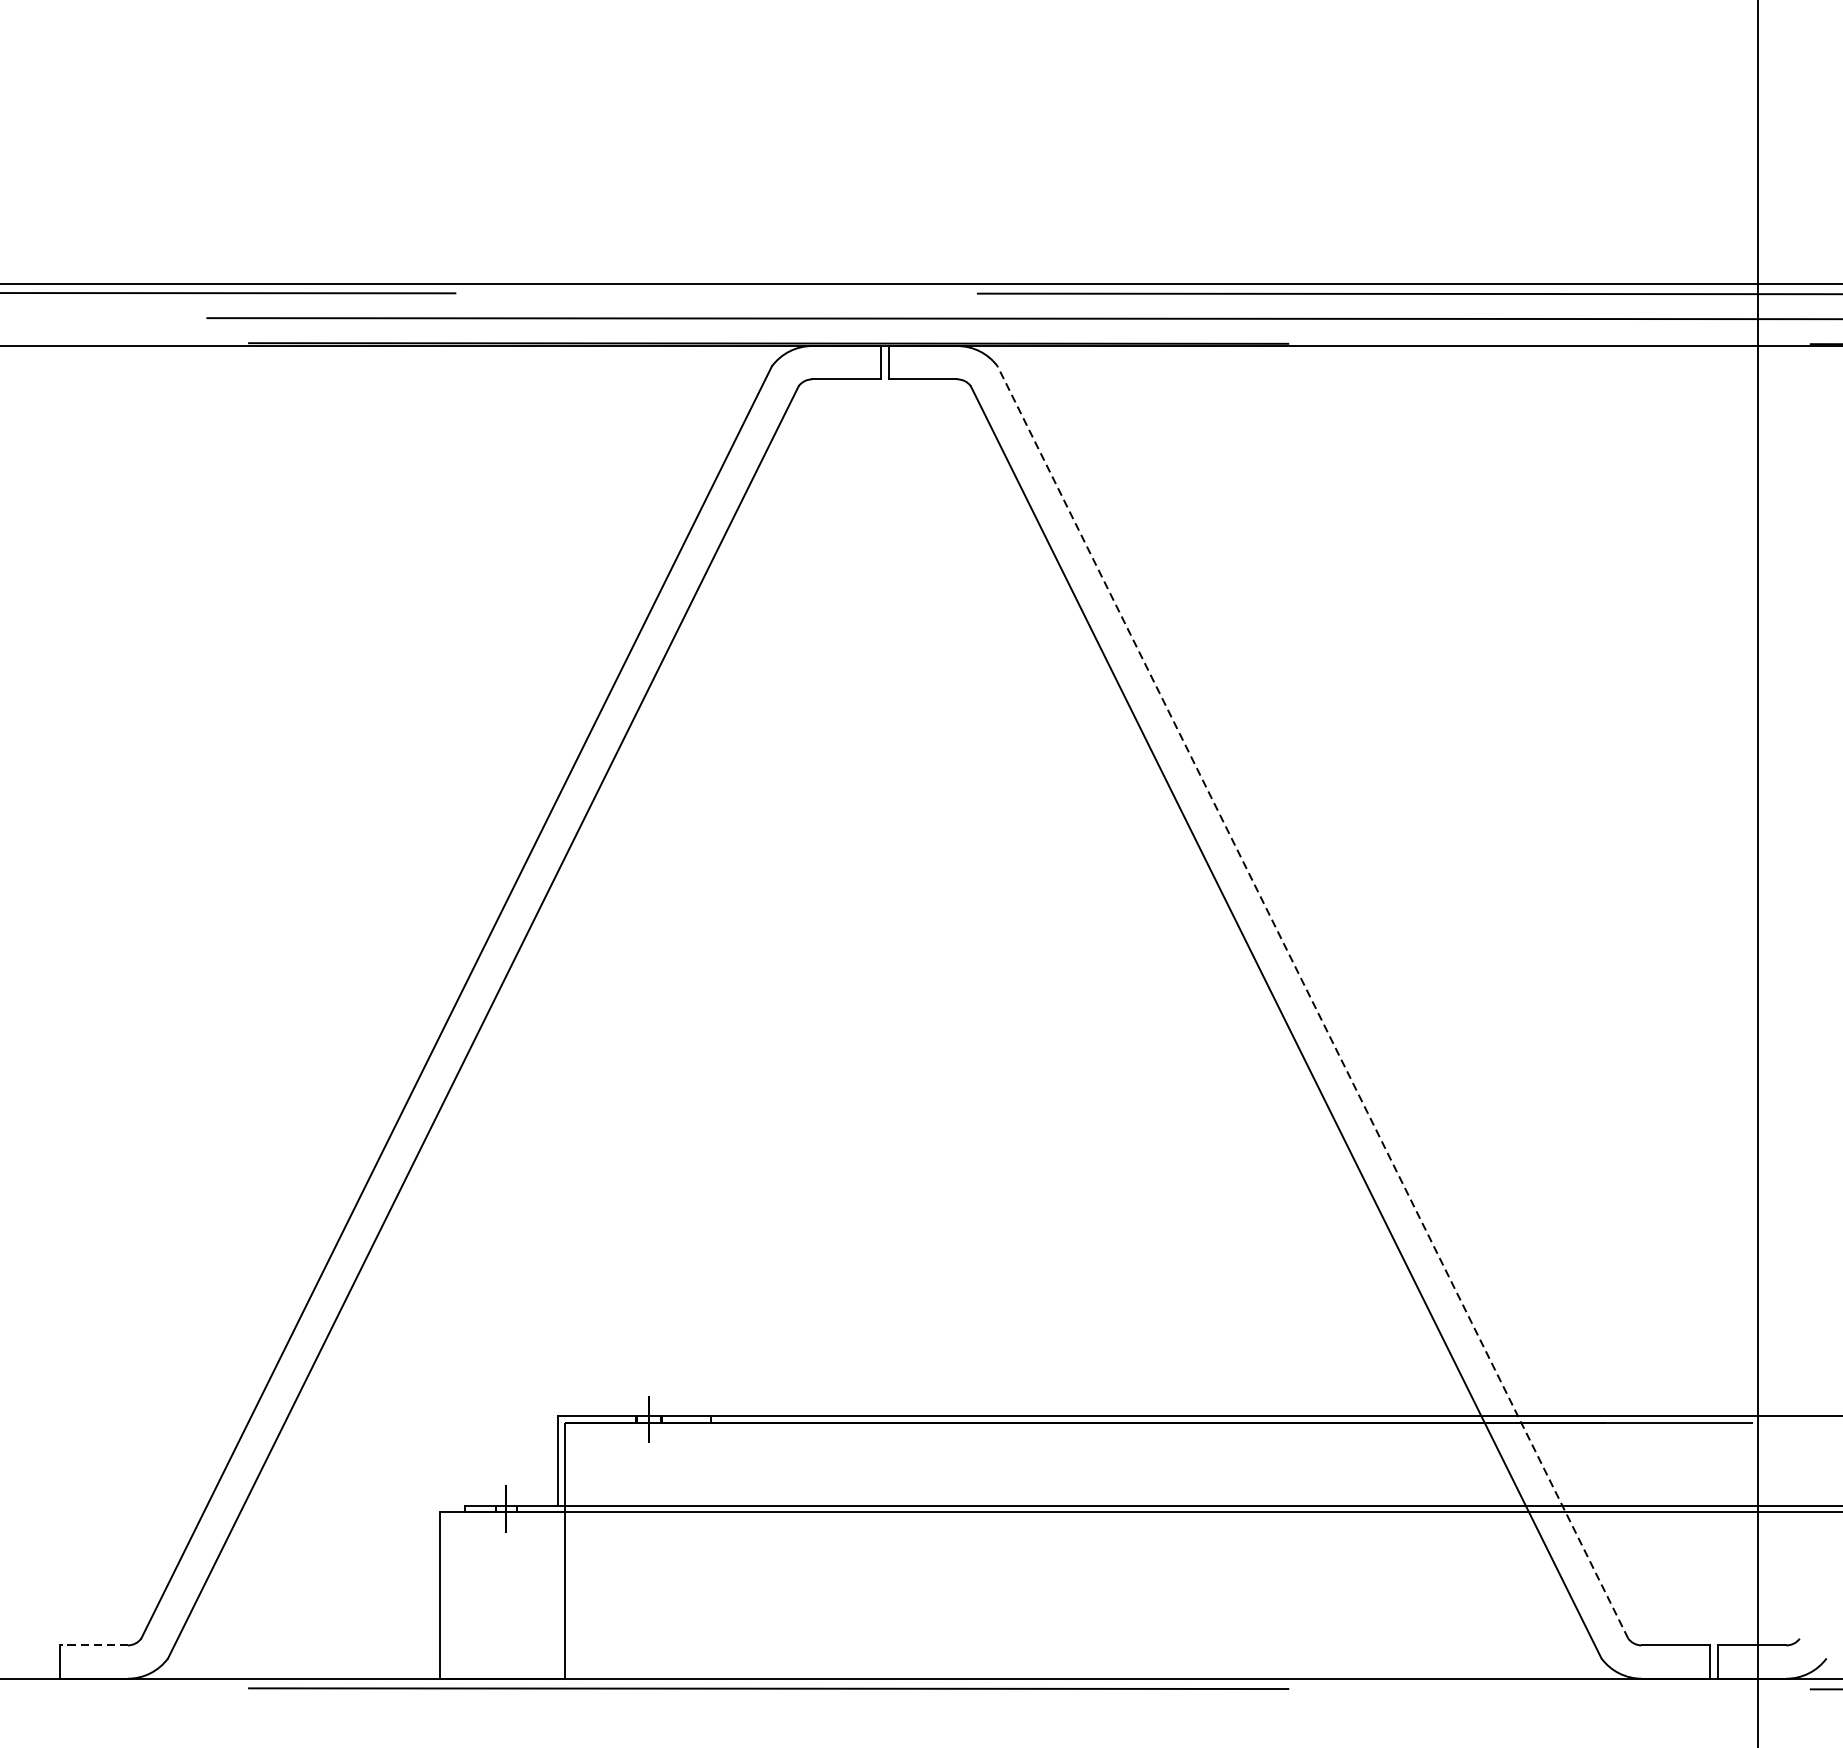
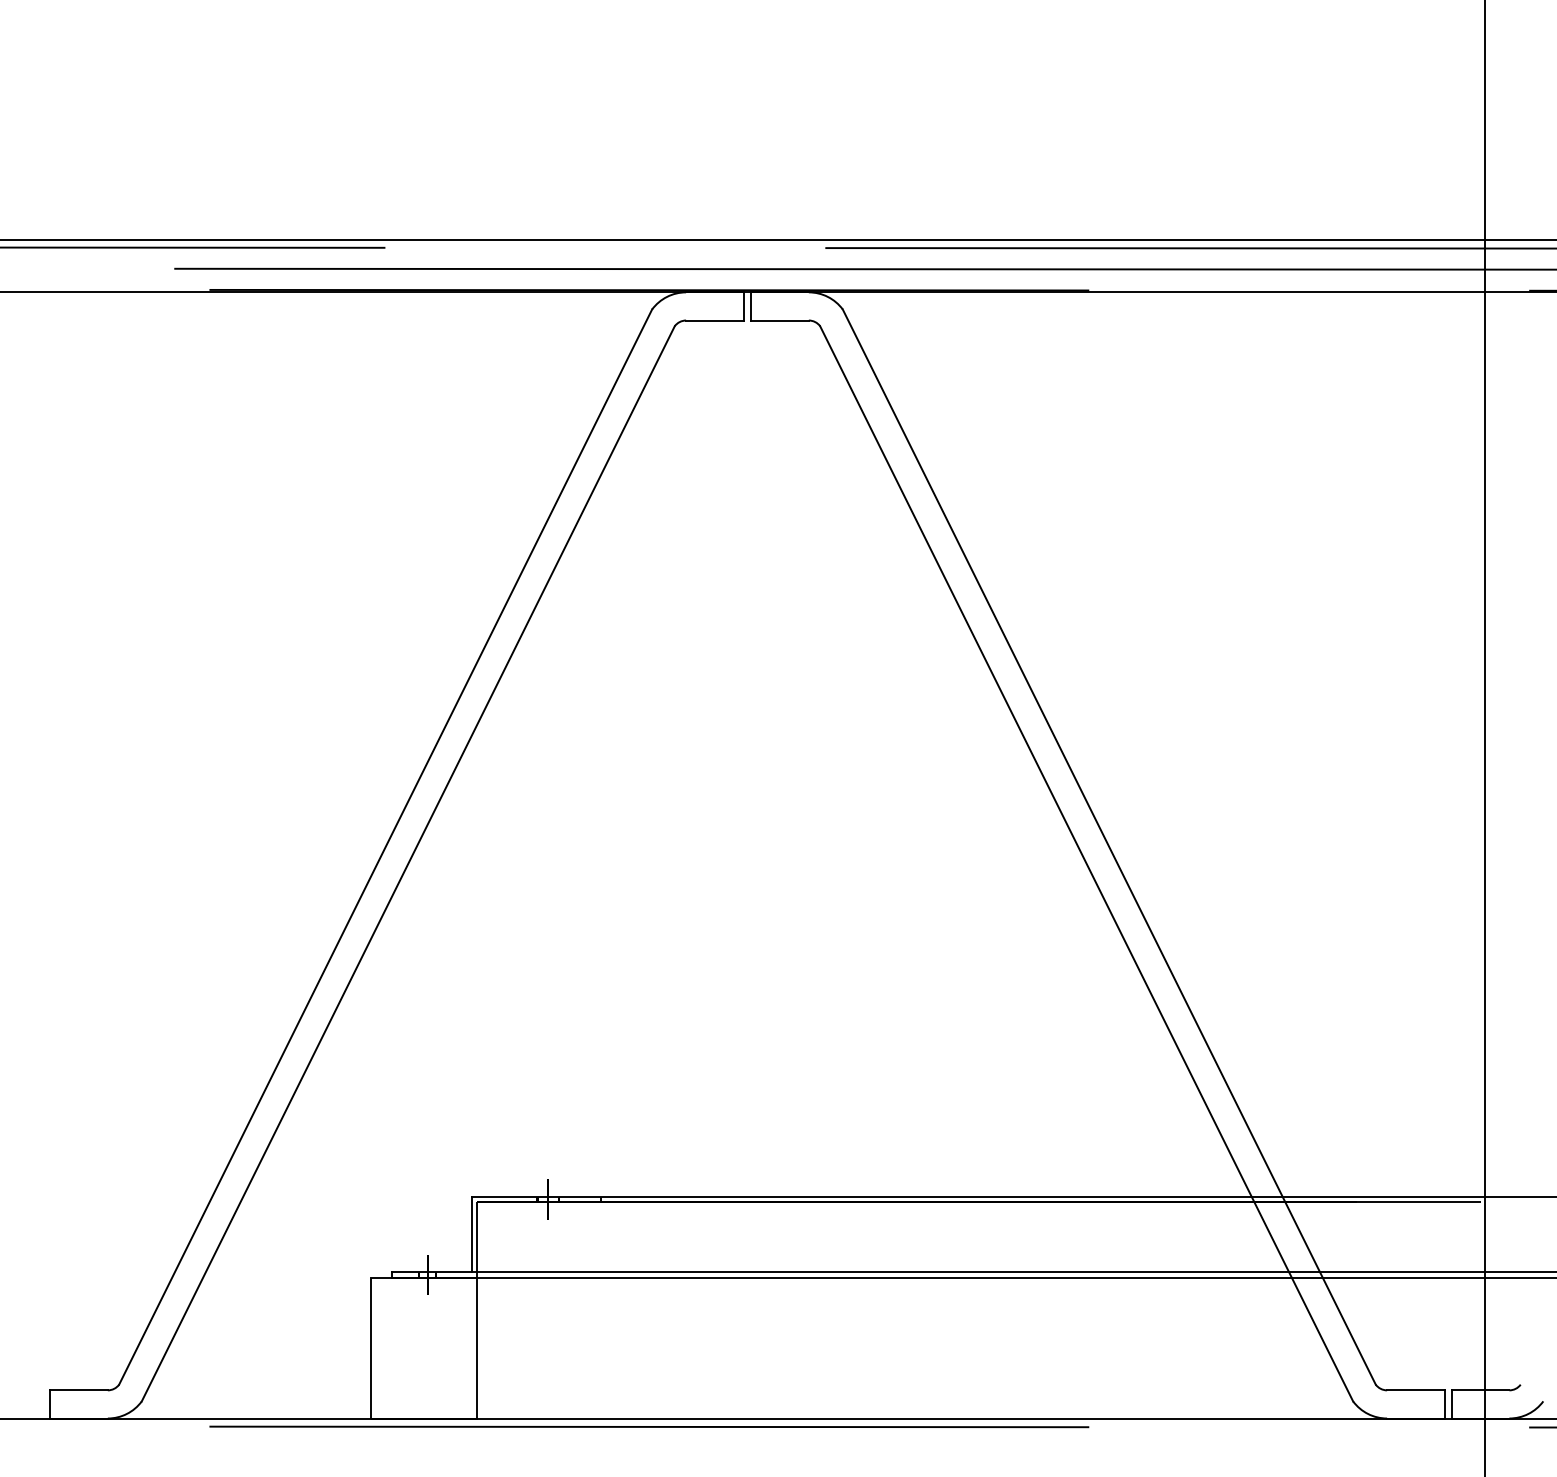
line: (1313, 1002) -> (1109, 847), dashed -> solid
line: (94, 1645) -> (79, 1390), dashed -> solid

